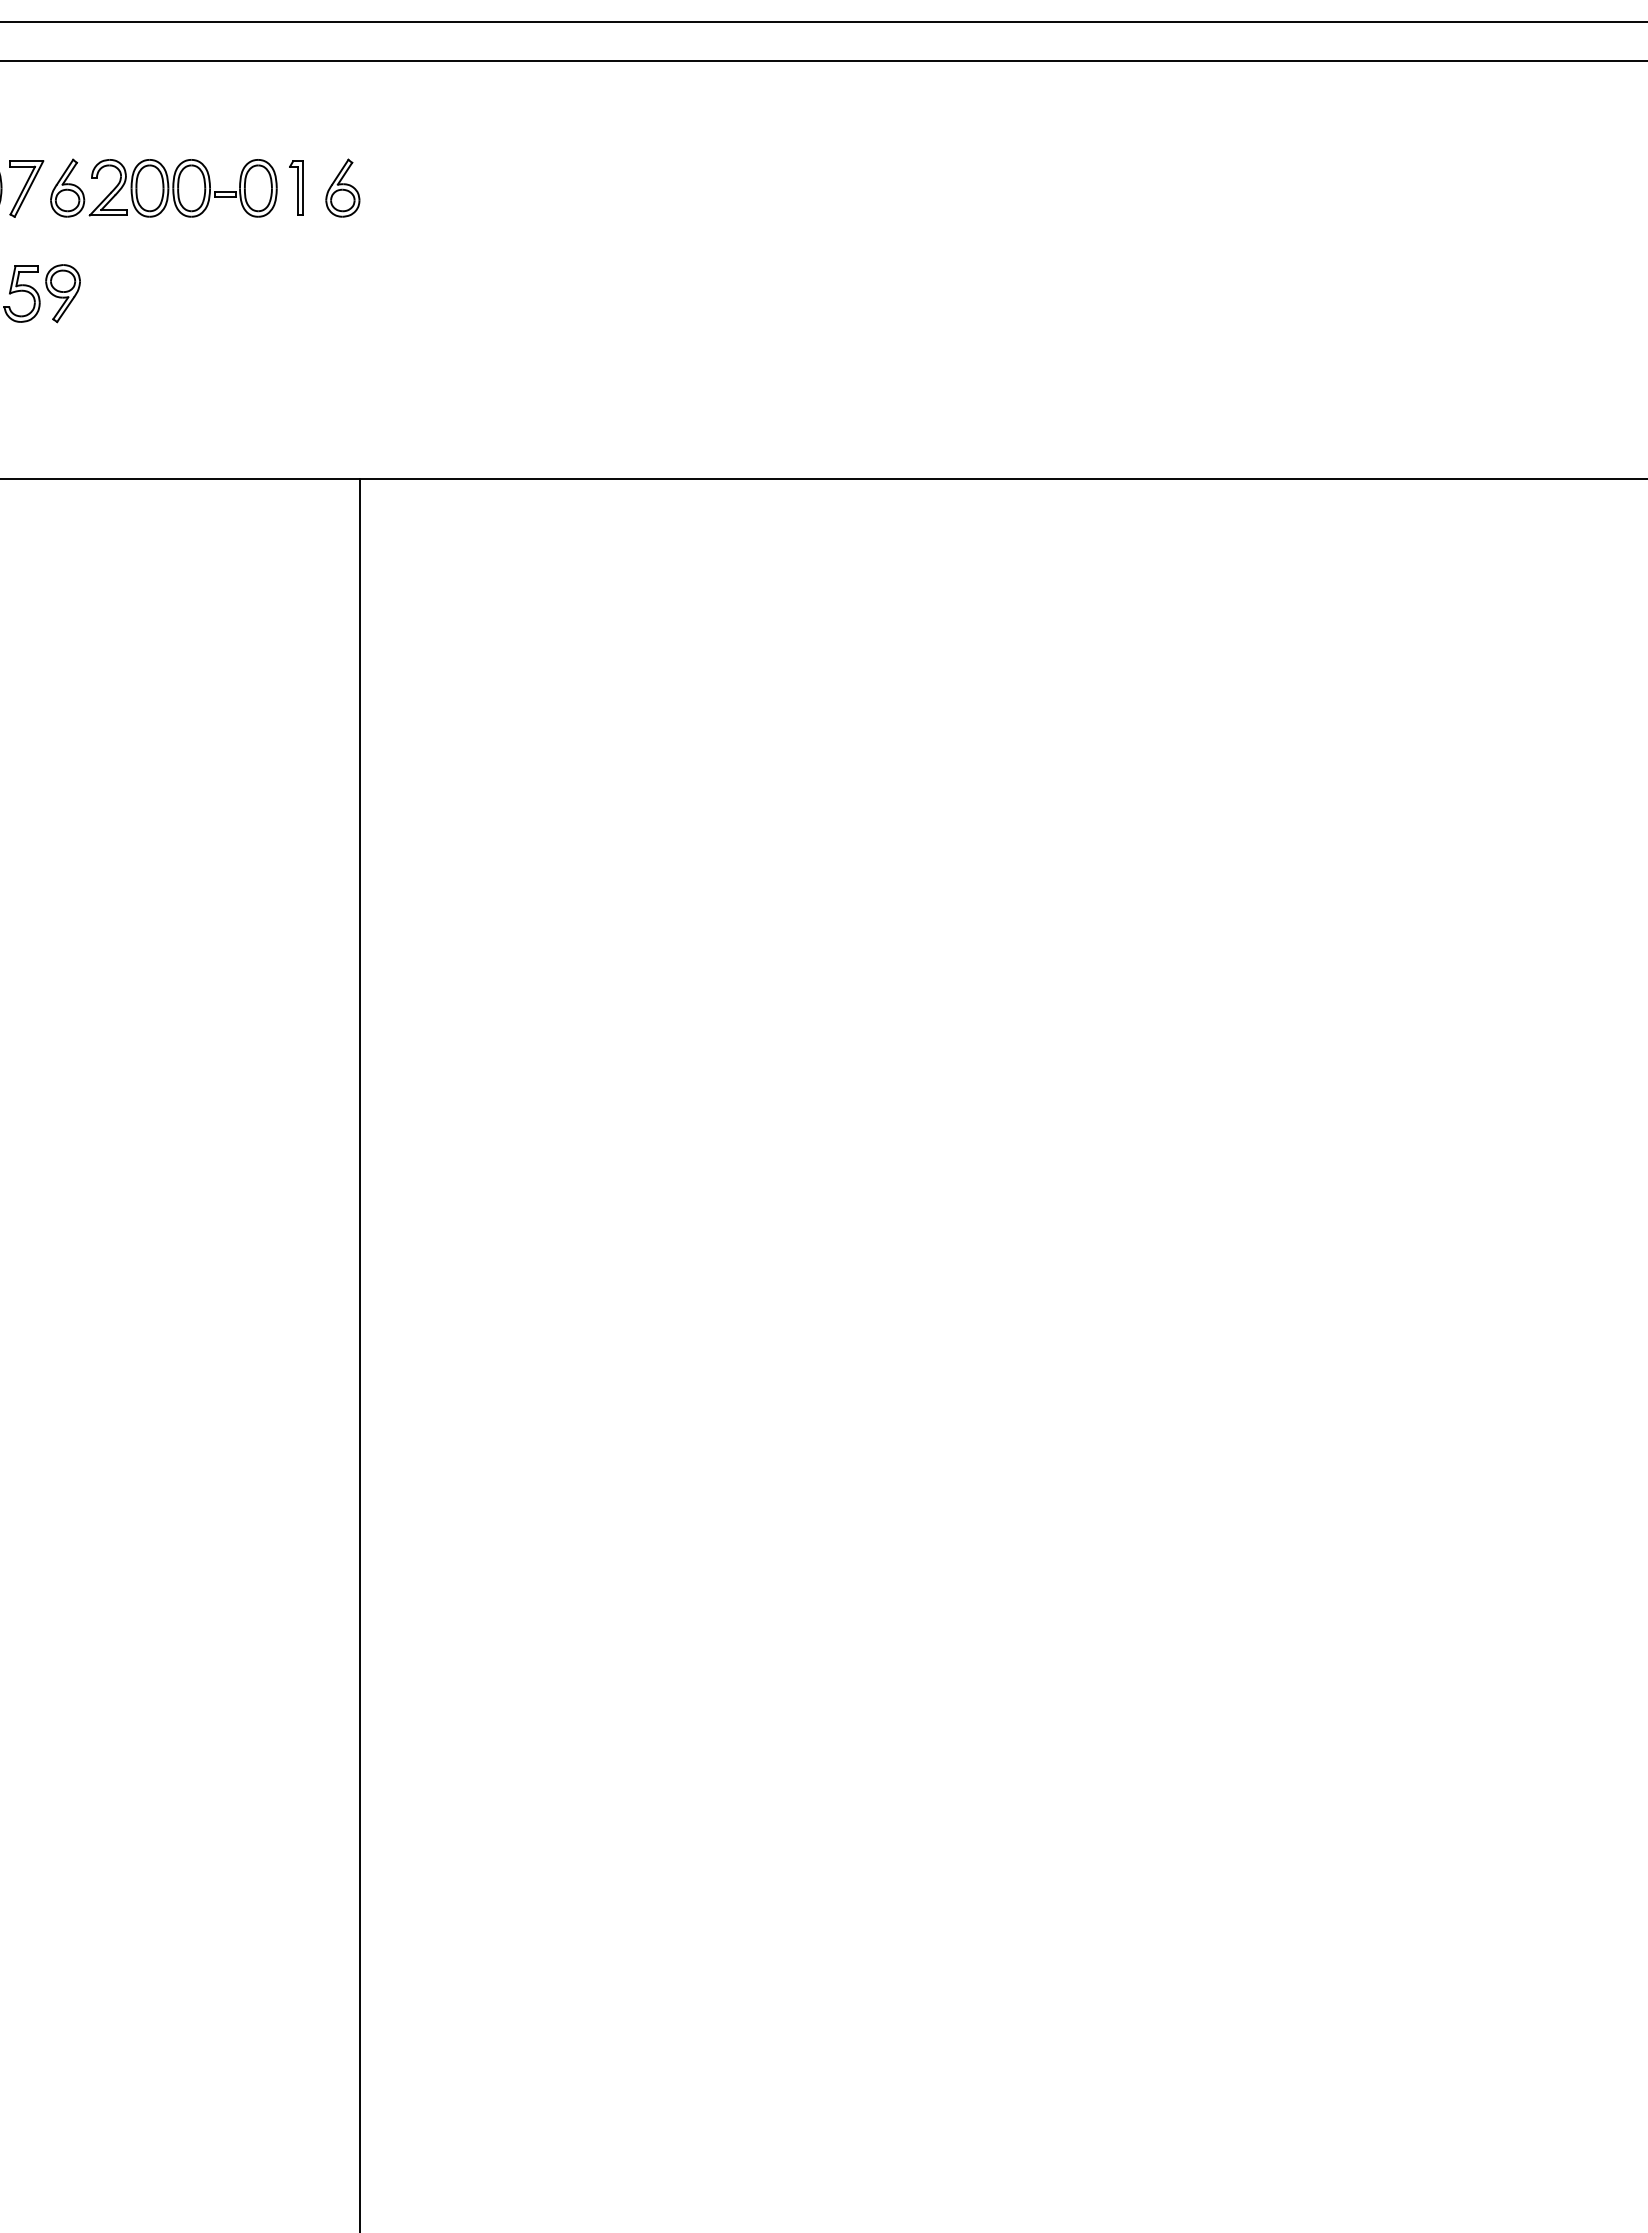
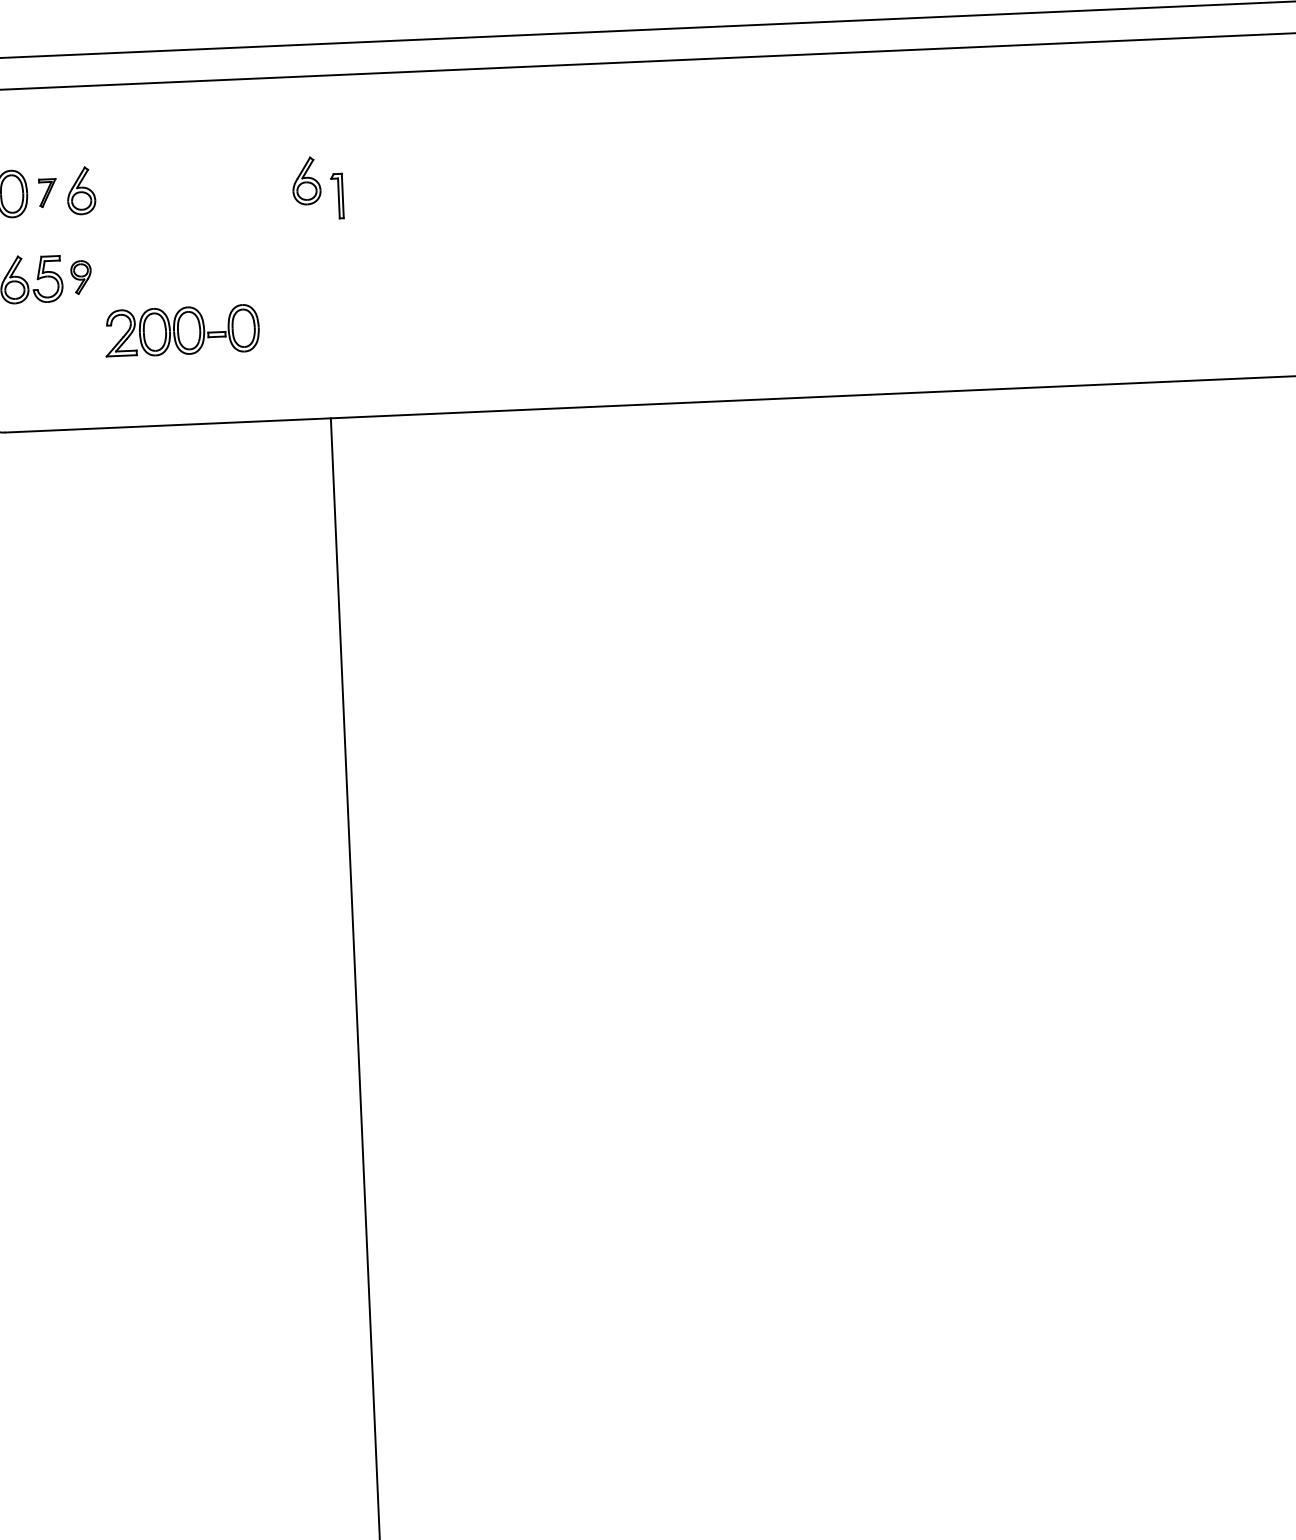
part: (296, 187) -> (337, 195), moved
part: (26, 188) -> (47, 192), size x0.6
part: (182, 188) -> (181, 331), moved
part: (62, 293) -> (80, 277), size x0.7

